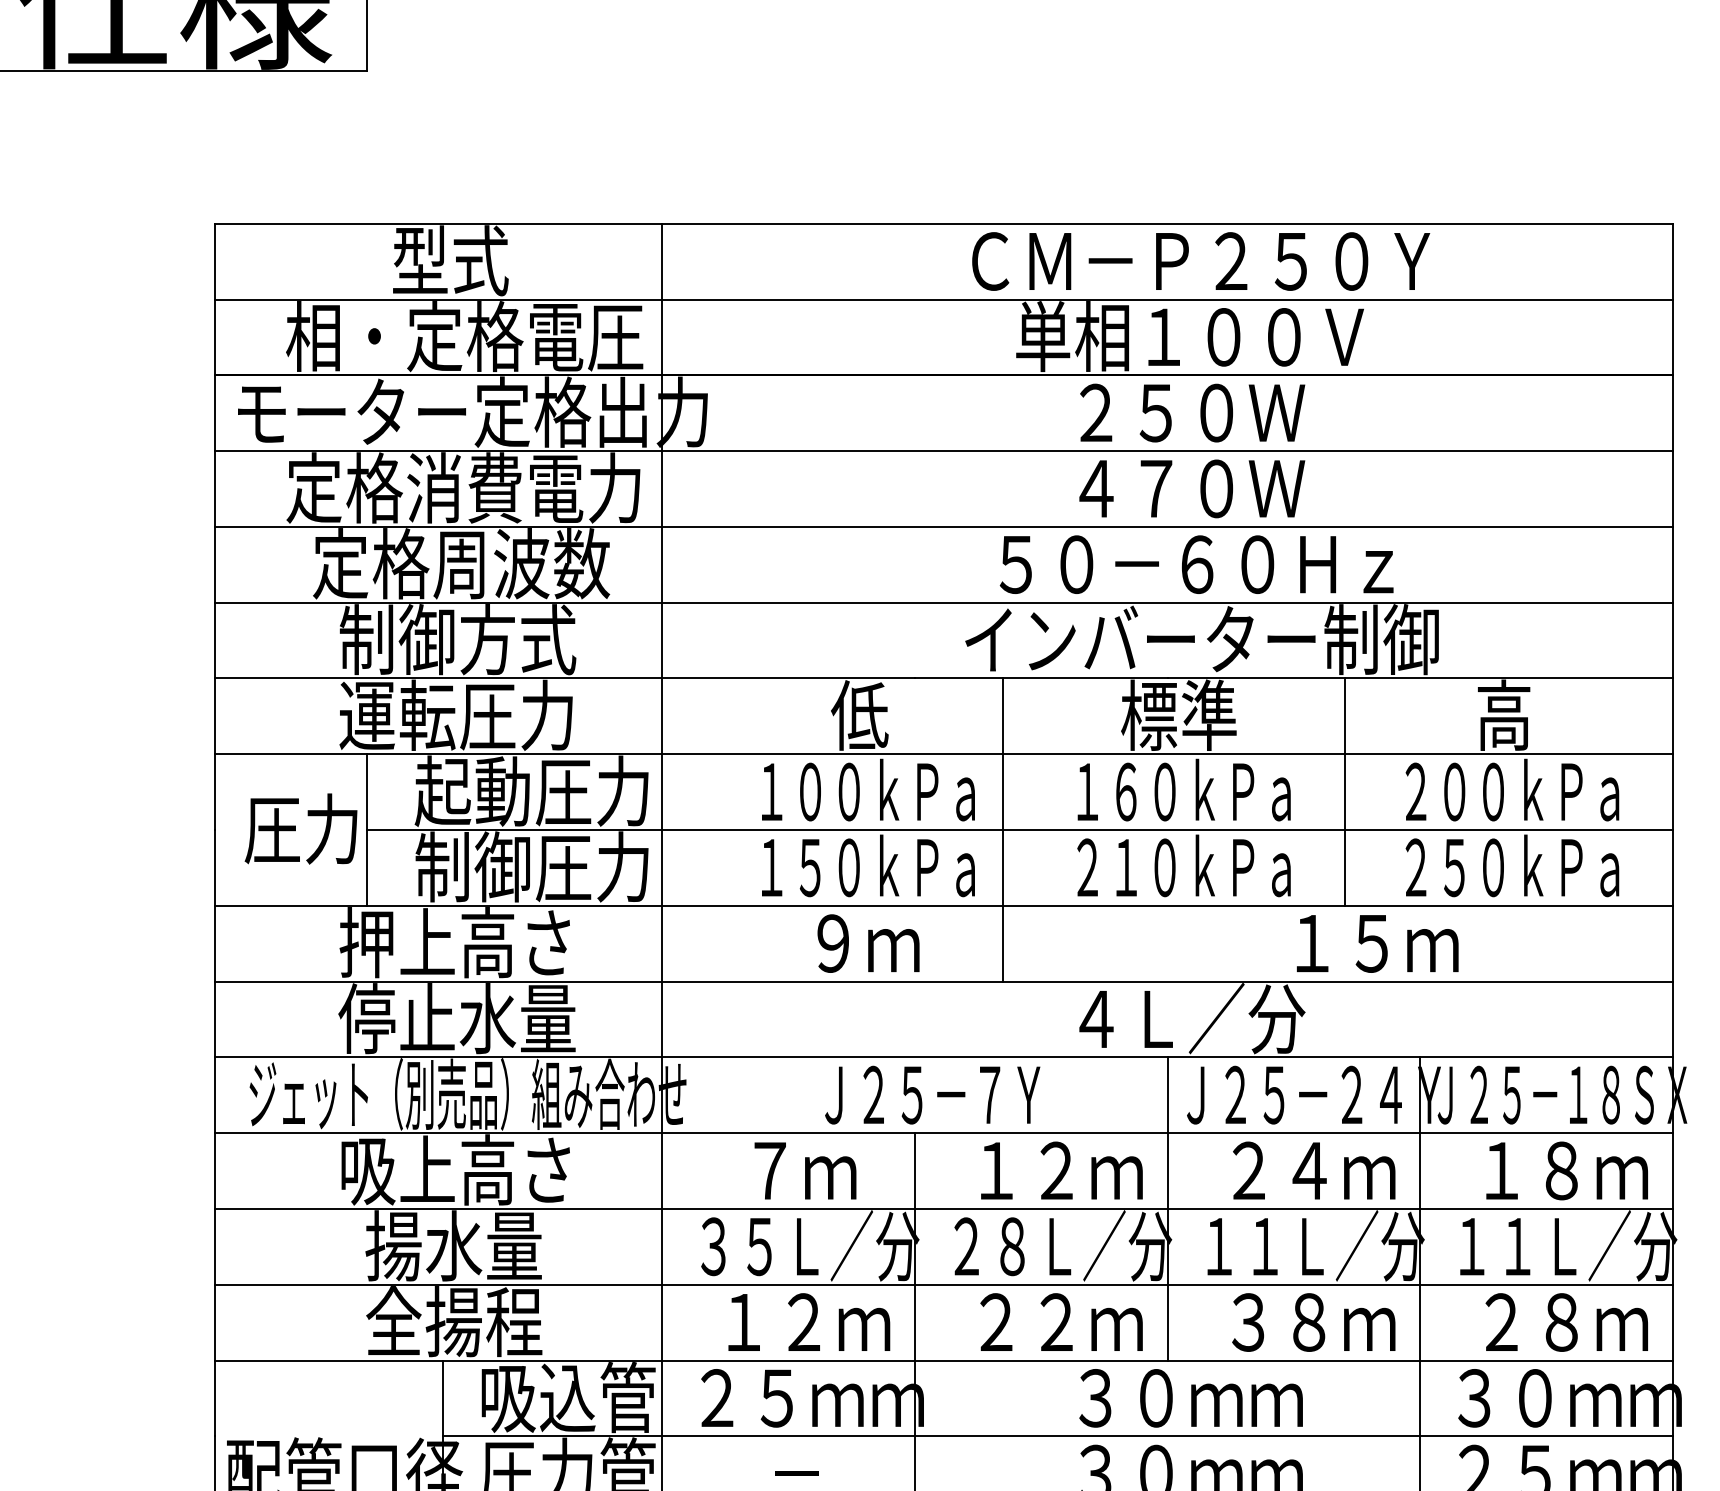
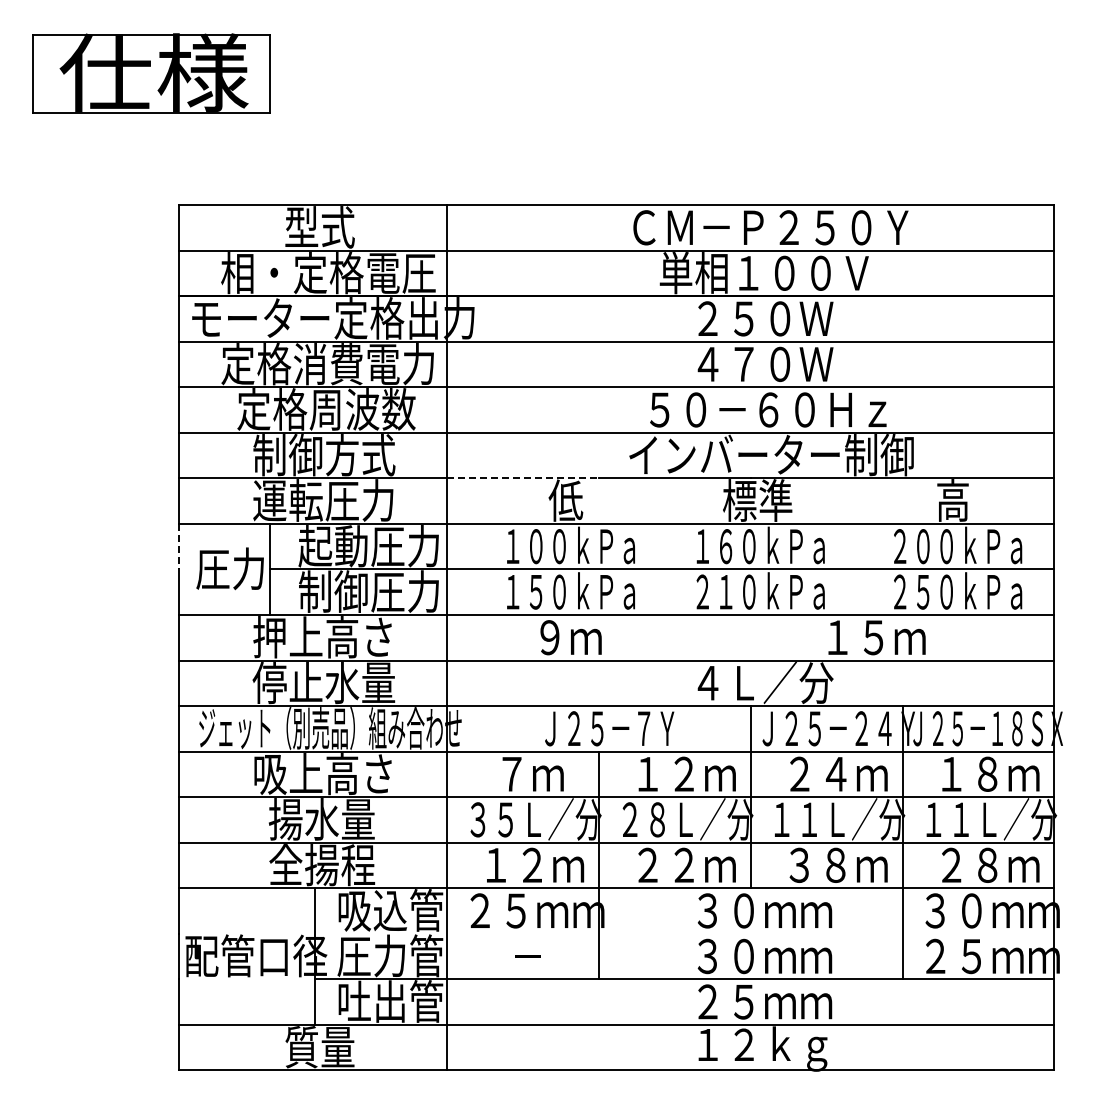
line: (789, 678) -> (523, 478), solid -> dashed
line: (215, 791) -> (178, 546), solid -> dashed
line: (1345, 791) -> (857, 546), removed
line: (1003, 830) -> (652, 569), removed
line: (1057, 1435) -> (684, 933), removed

